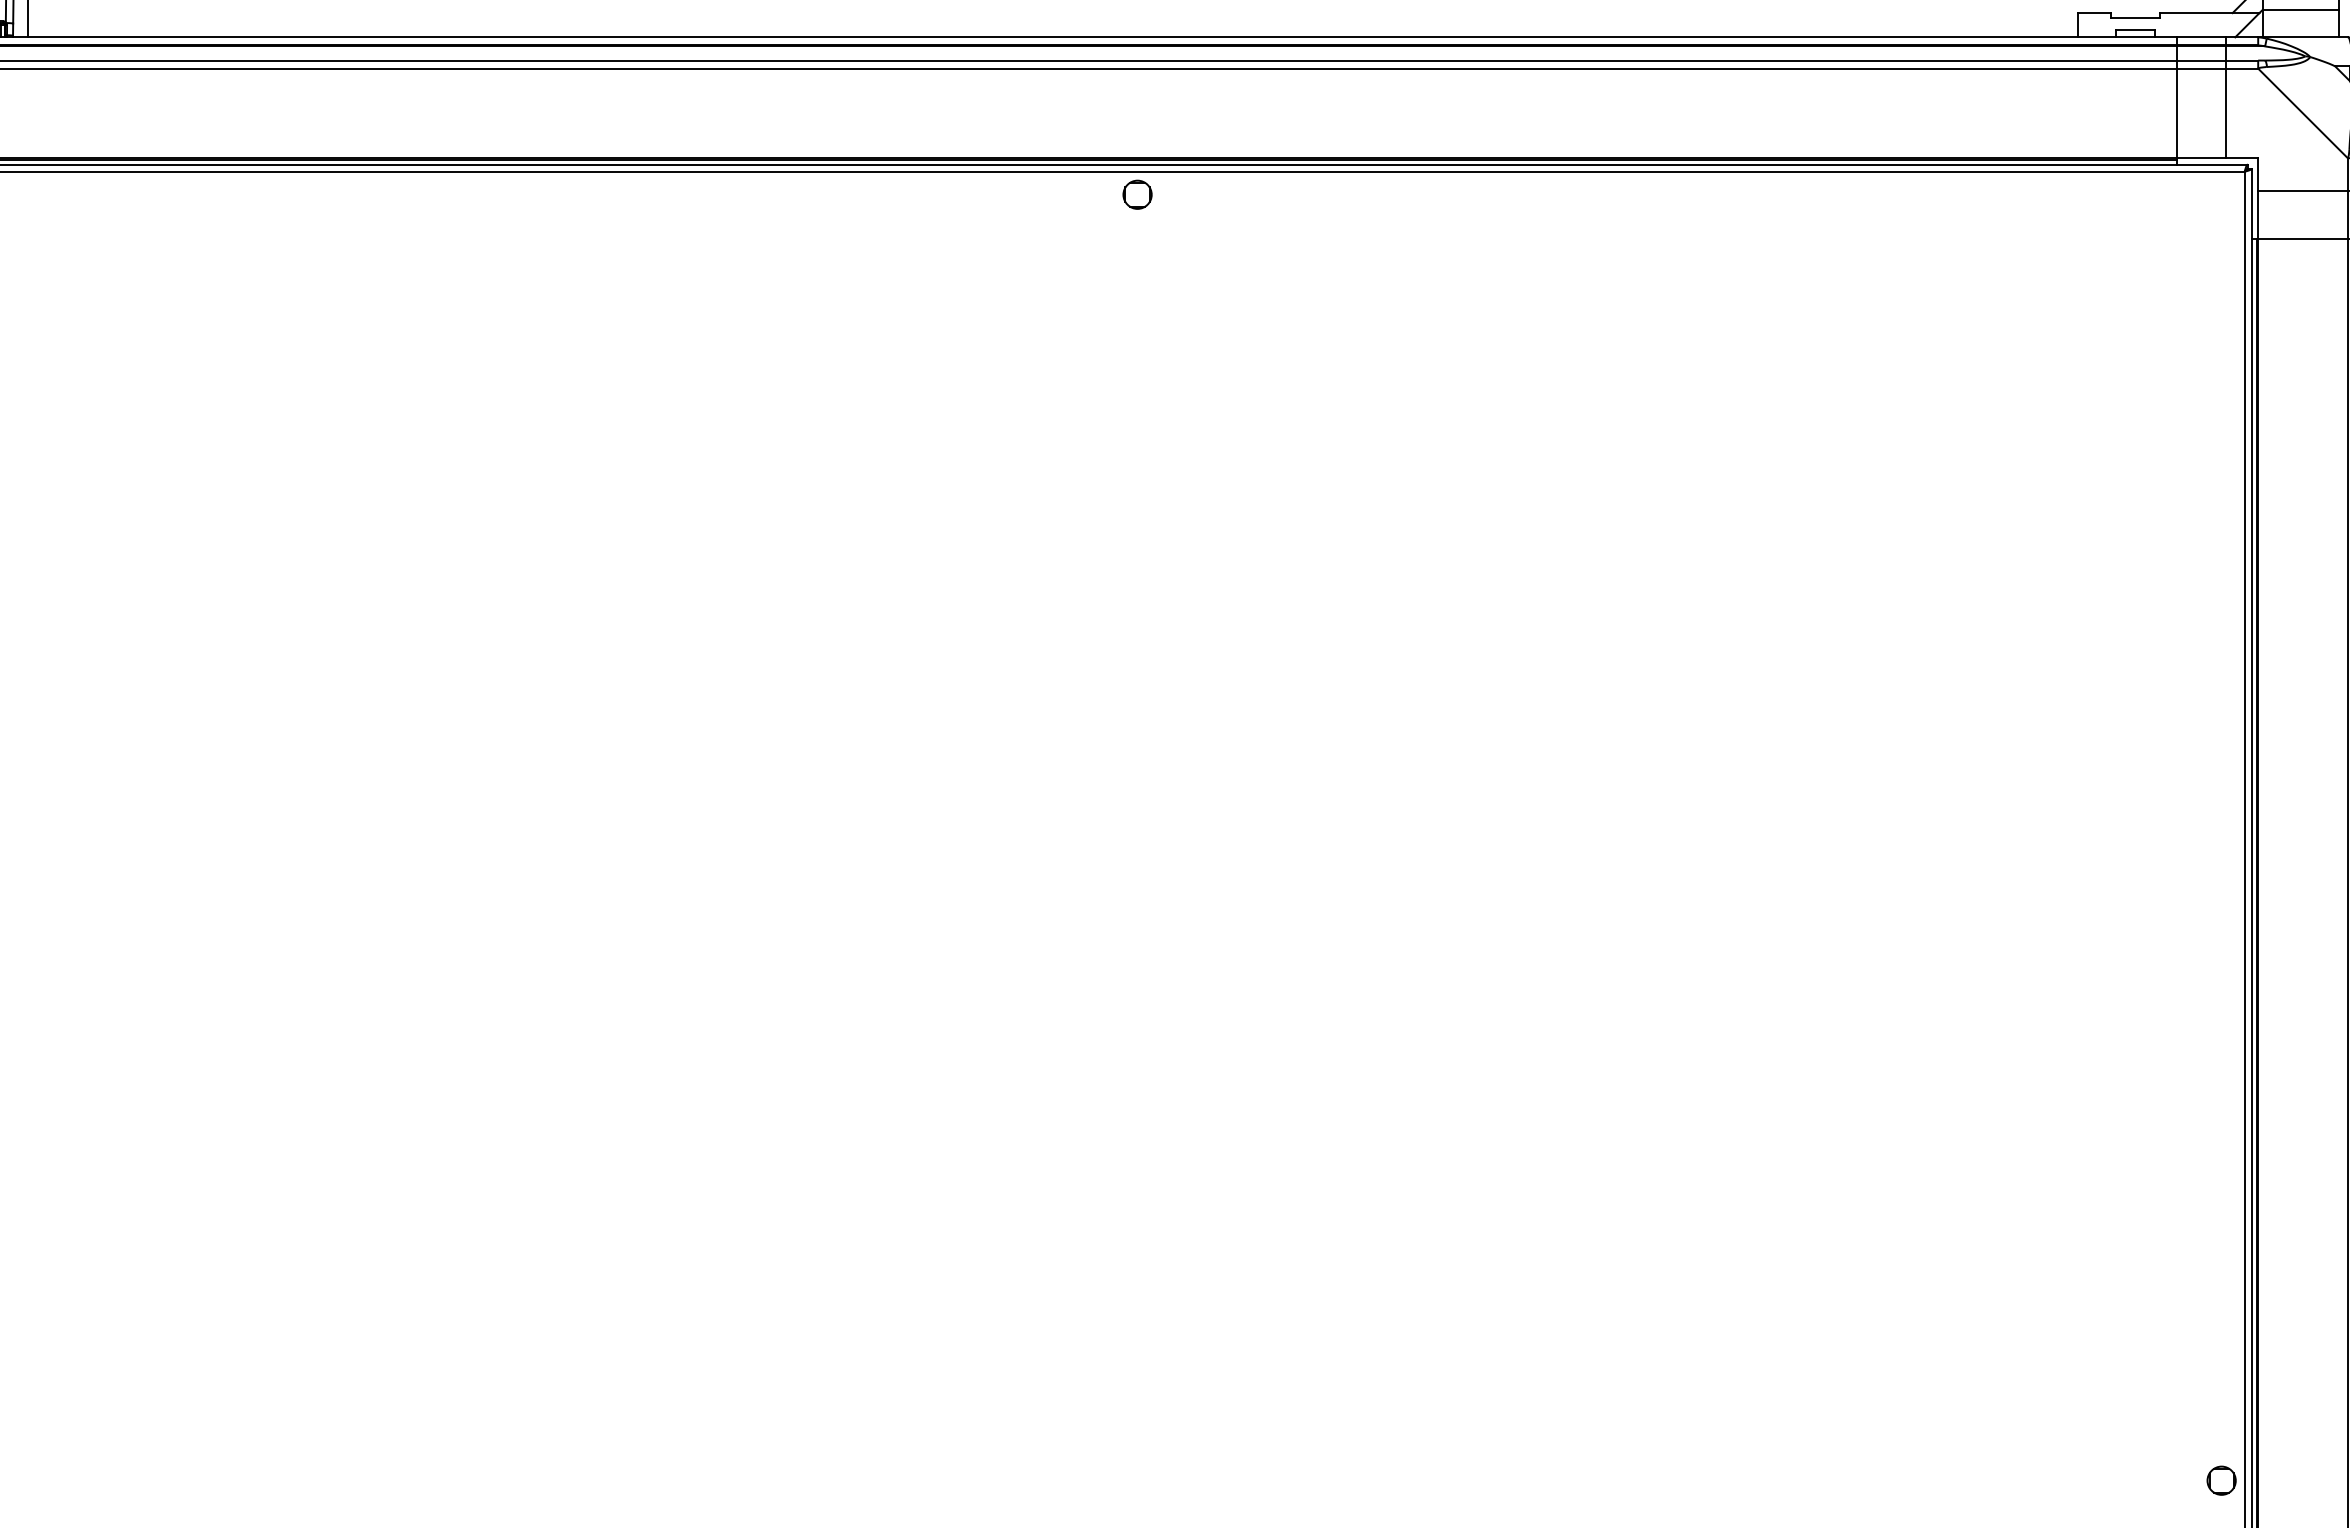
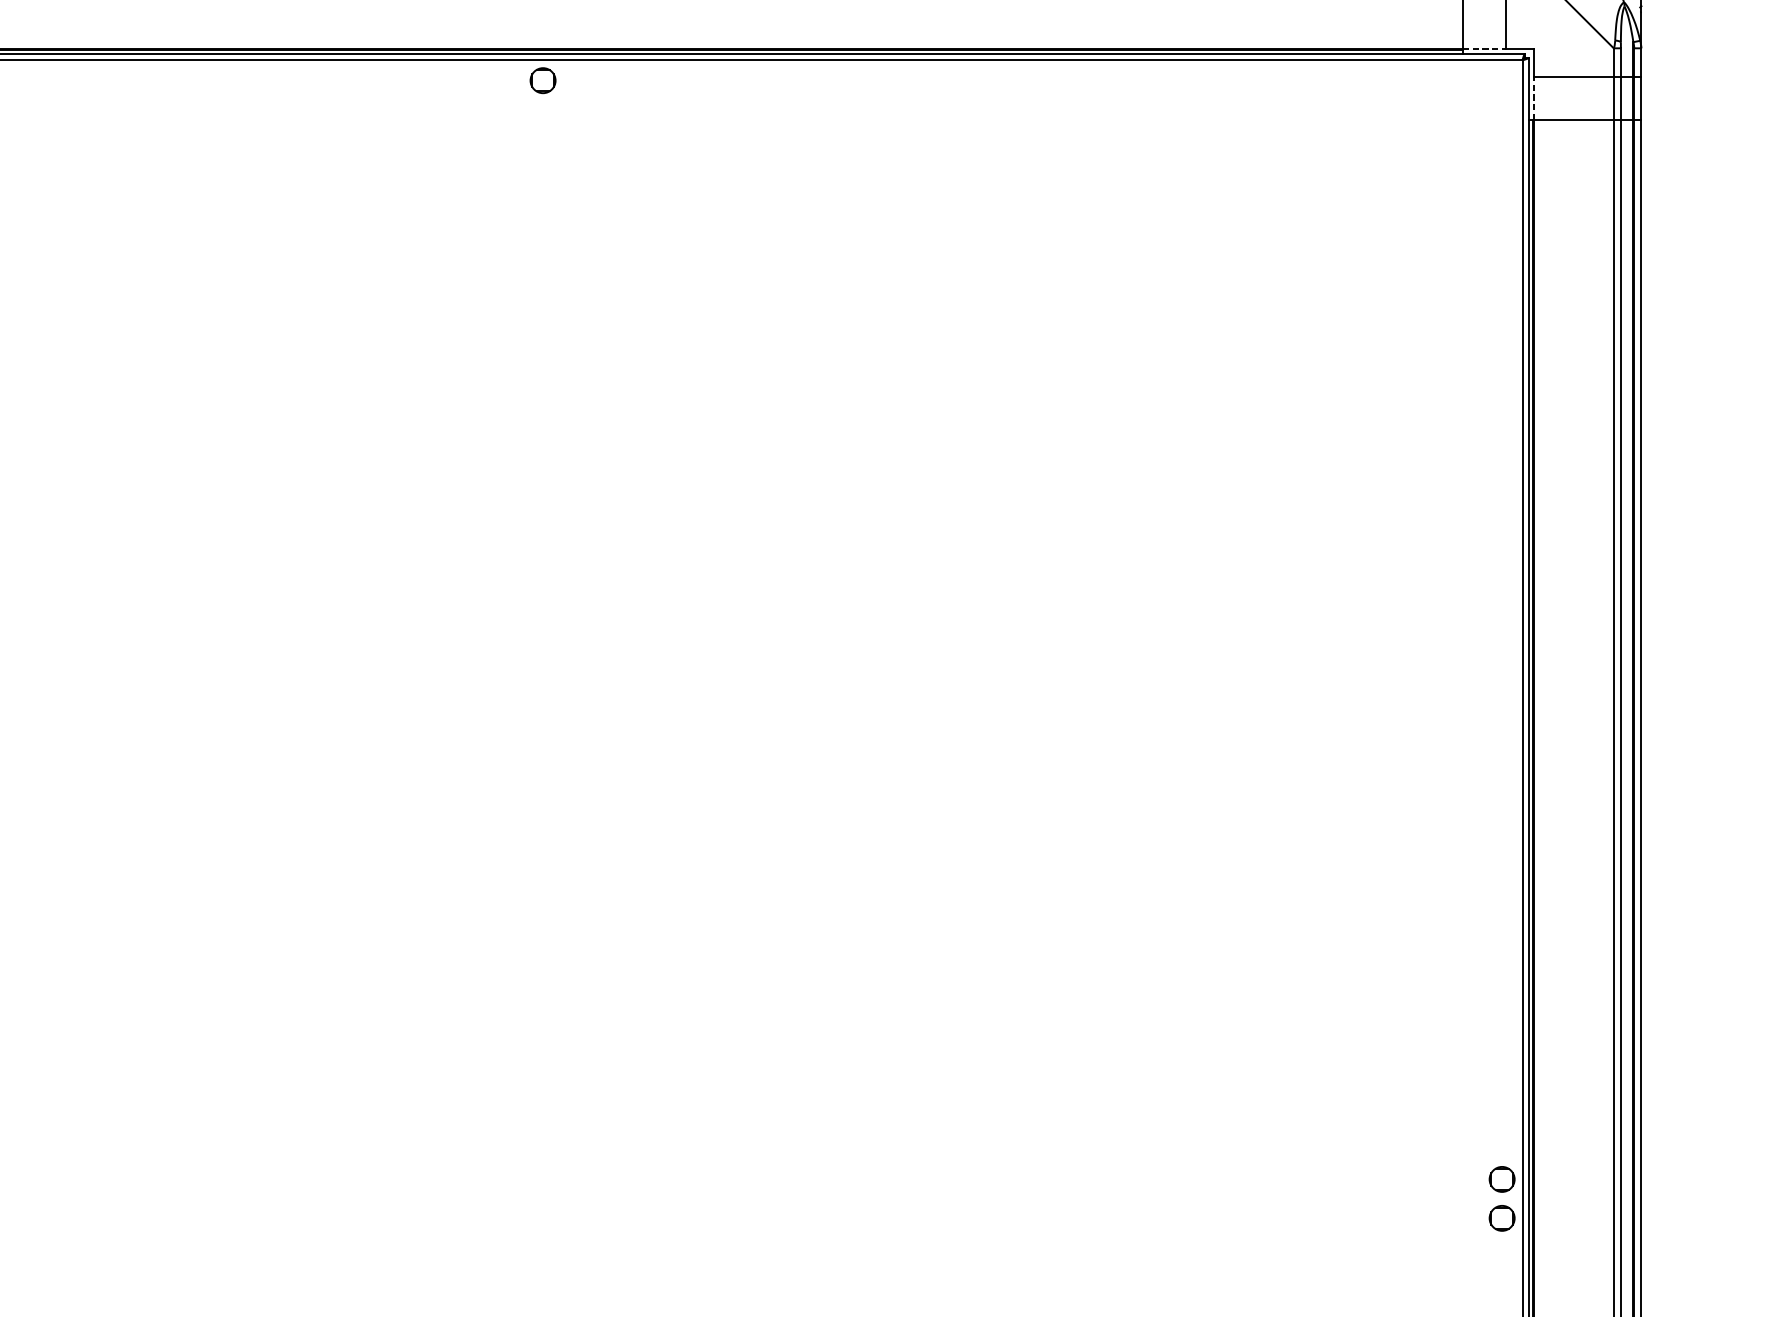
line: (2201, 158) -> (1484, 48), solid -> dashed
line: (2257, 214) -> (1533, 98), solid -> dashed
part: (2221, 1436) -> (1502, 1179), added

